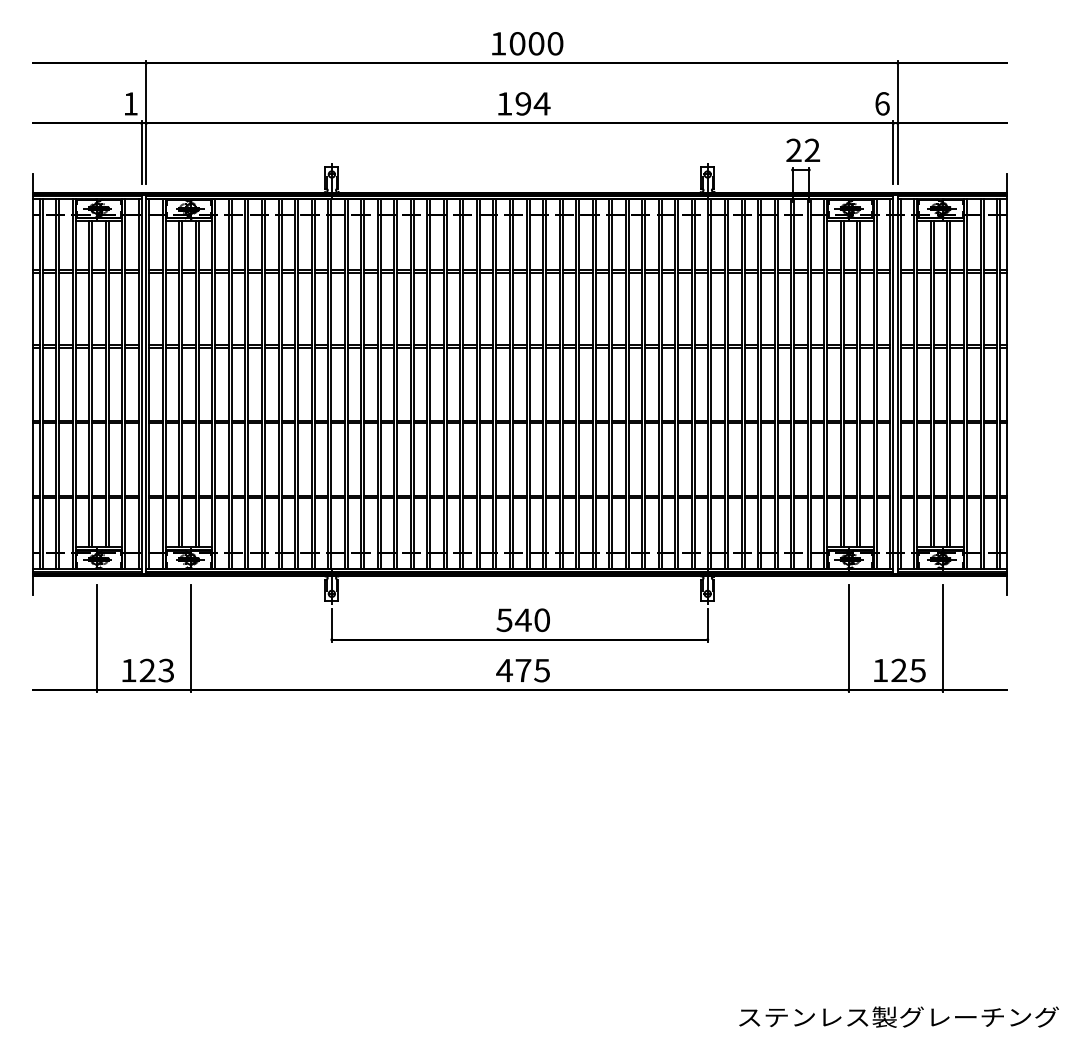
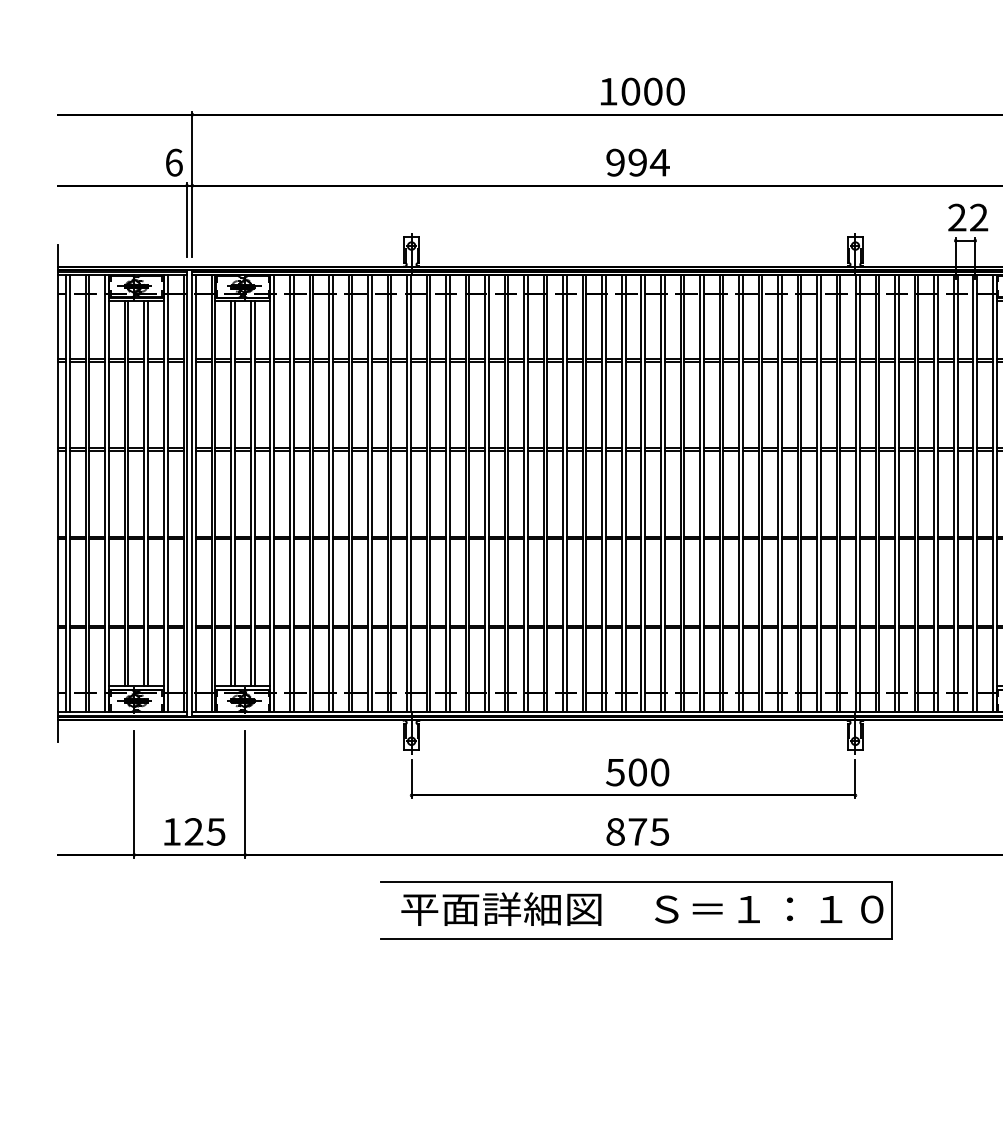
text: (131, 103) -> (174, 162), 1 -> 6
text: (504, 103) -> (615, 162), 194 -> 994
text: (522, 620) -> (636, 772), 540 -> 500
text: (166, 669) -> (216, 830), 123 -> 125
text: (504, 670) -> (615, 831), 475 -> 875
part: (539, 732) -> (656, 905), added

